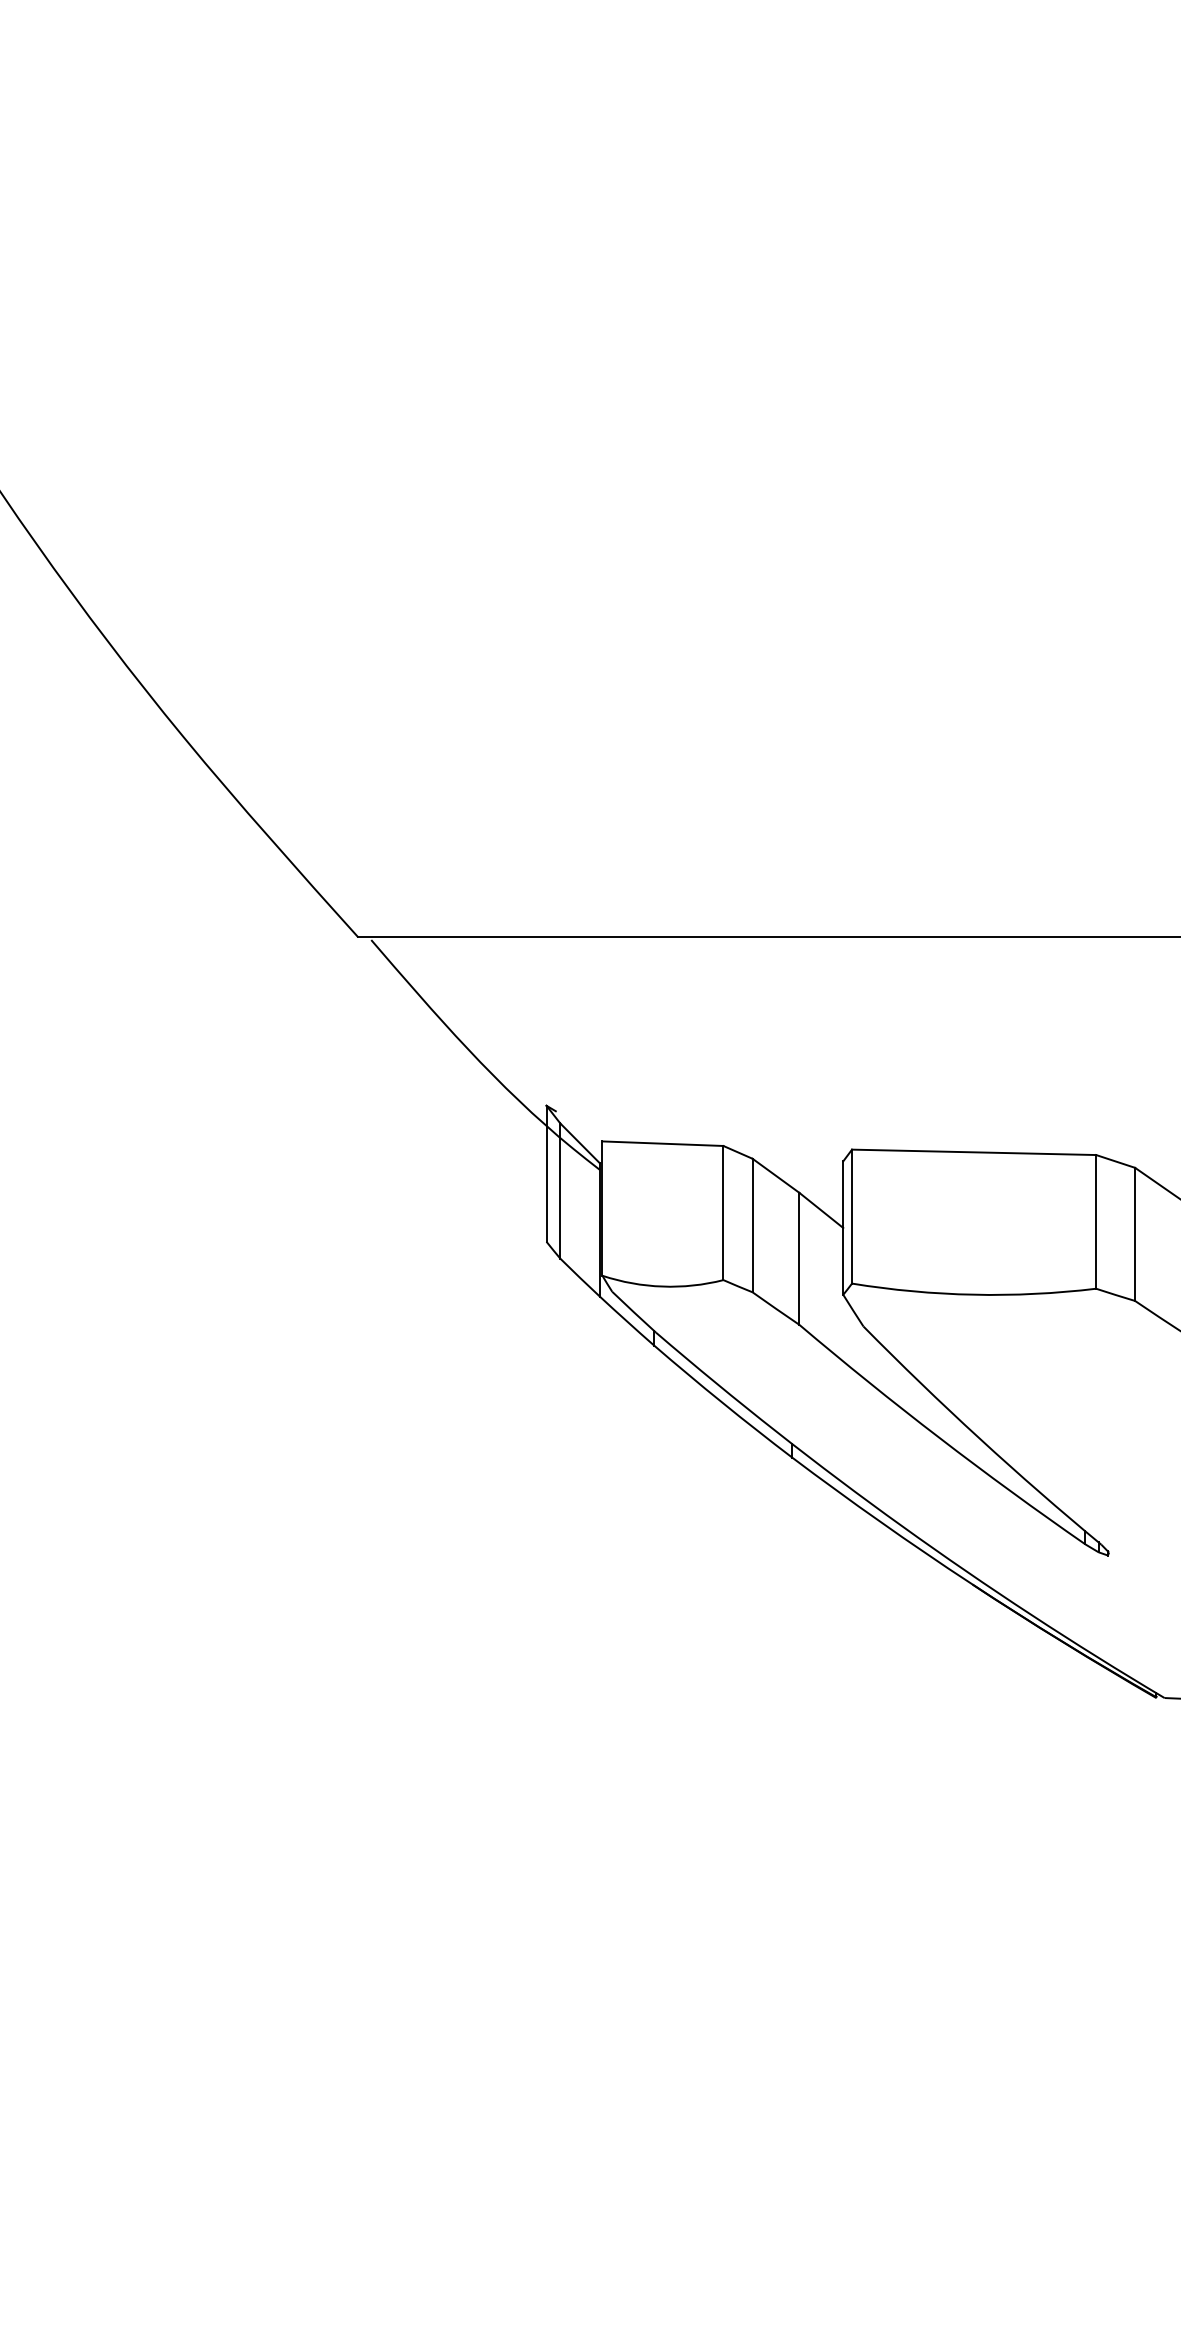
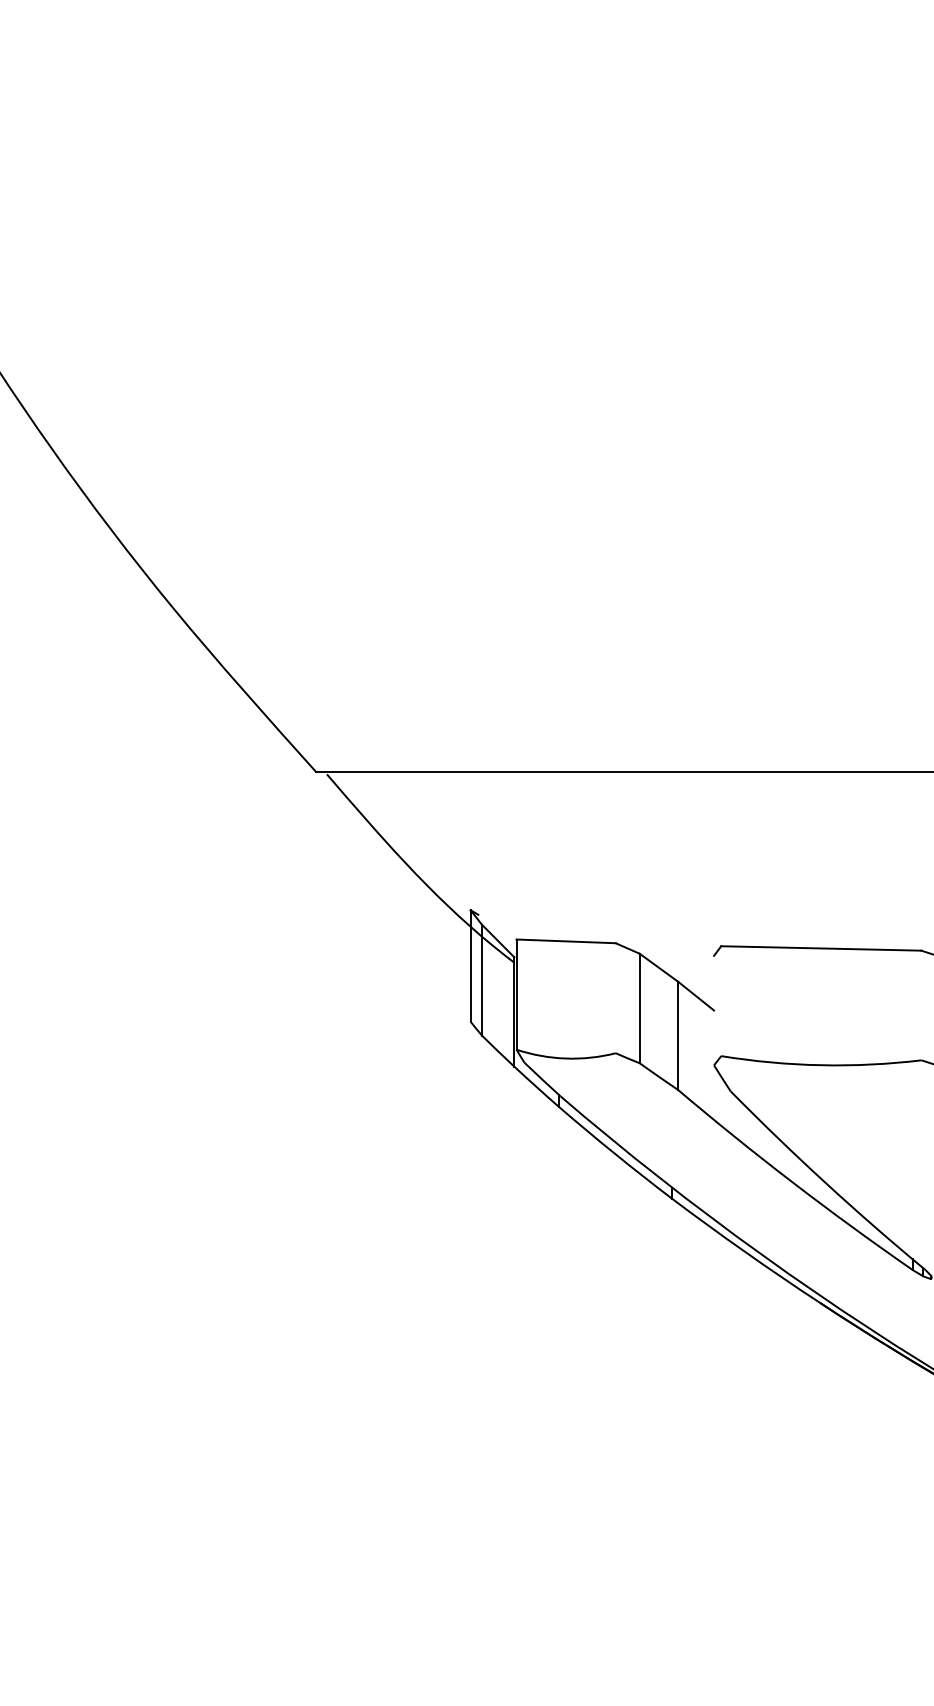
line: (723, 1212) -> (615, 997), removed
line: (852, 1216) -> (721, 1001), removed
line: (1096, 1221) -> (921, 1005), removed
line: (843, 1227) -> (714, 1010), removed

